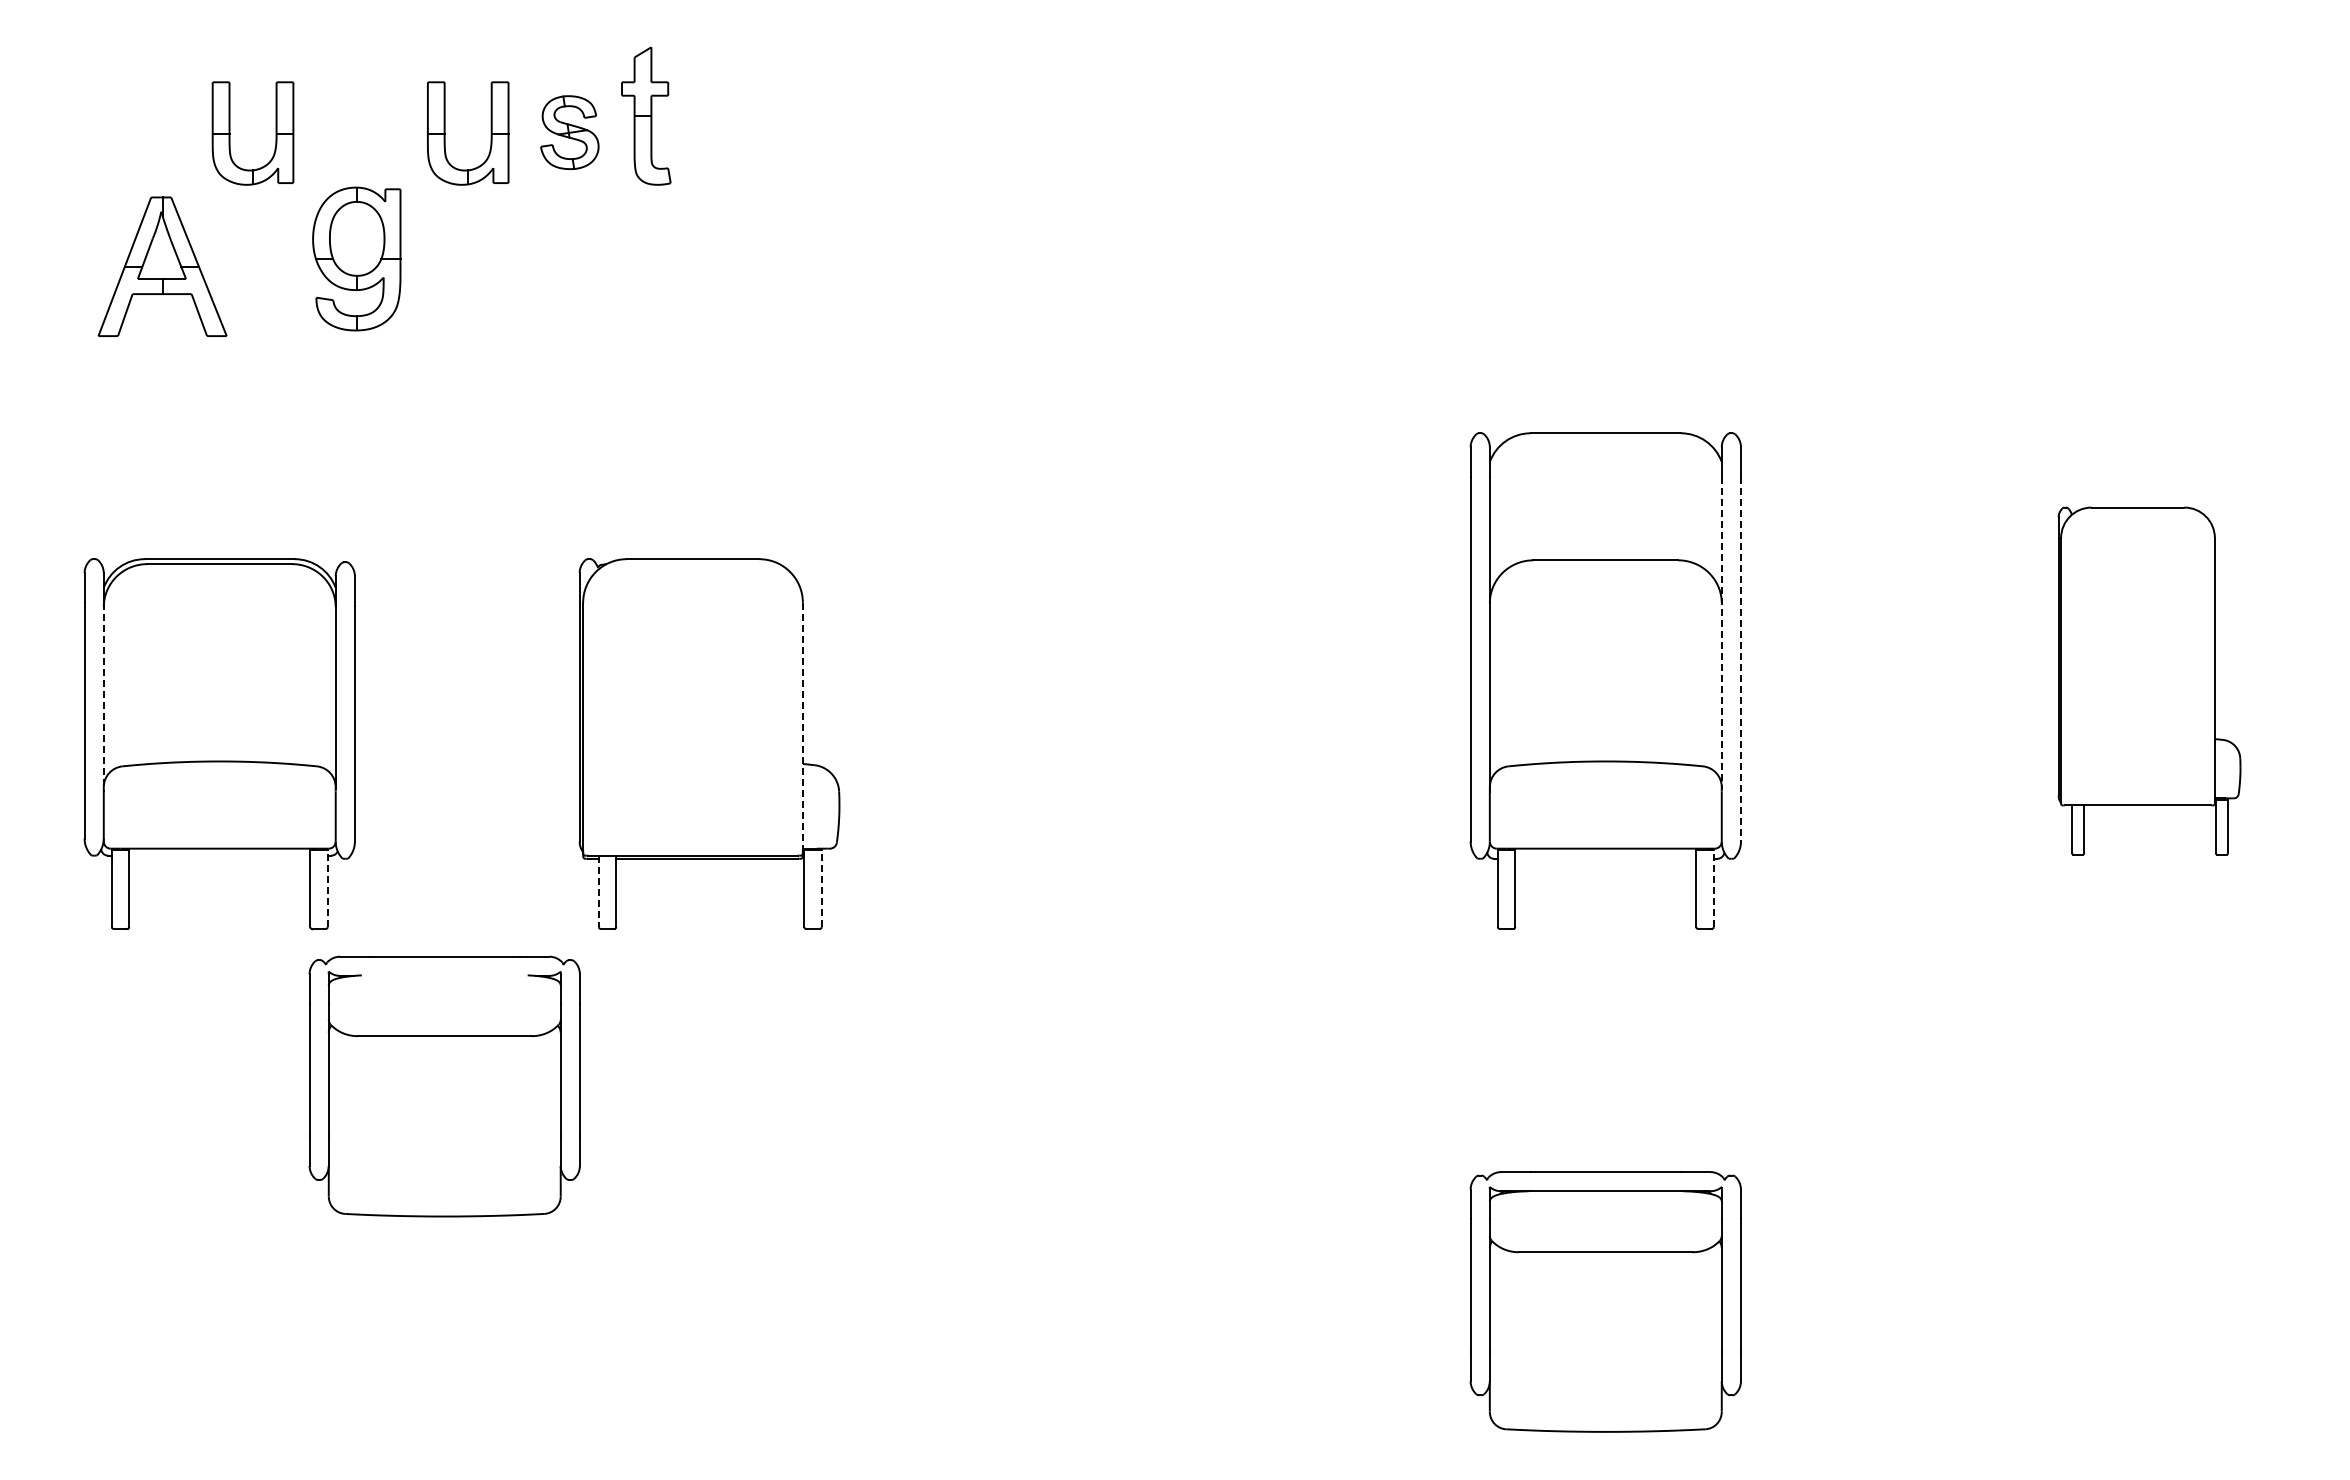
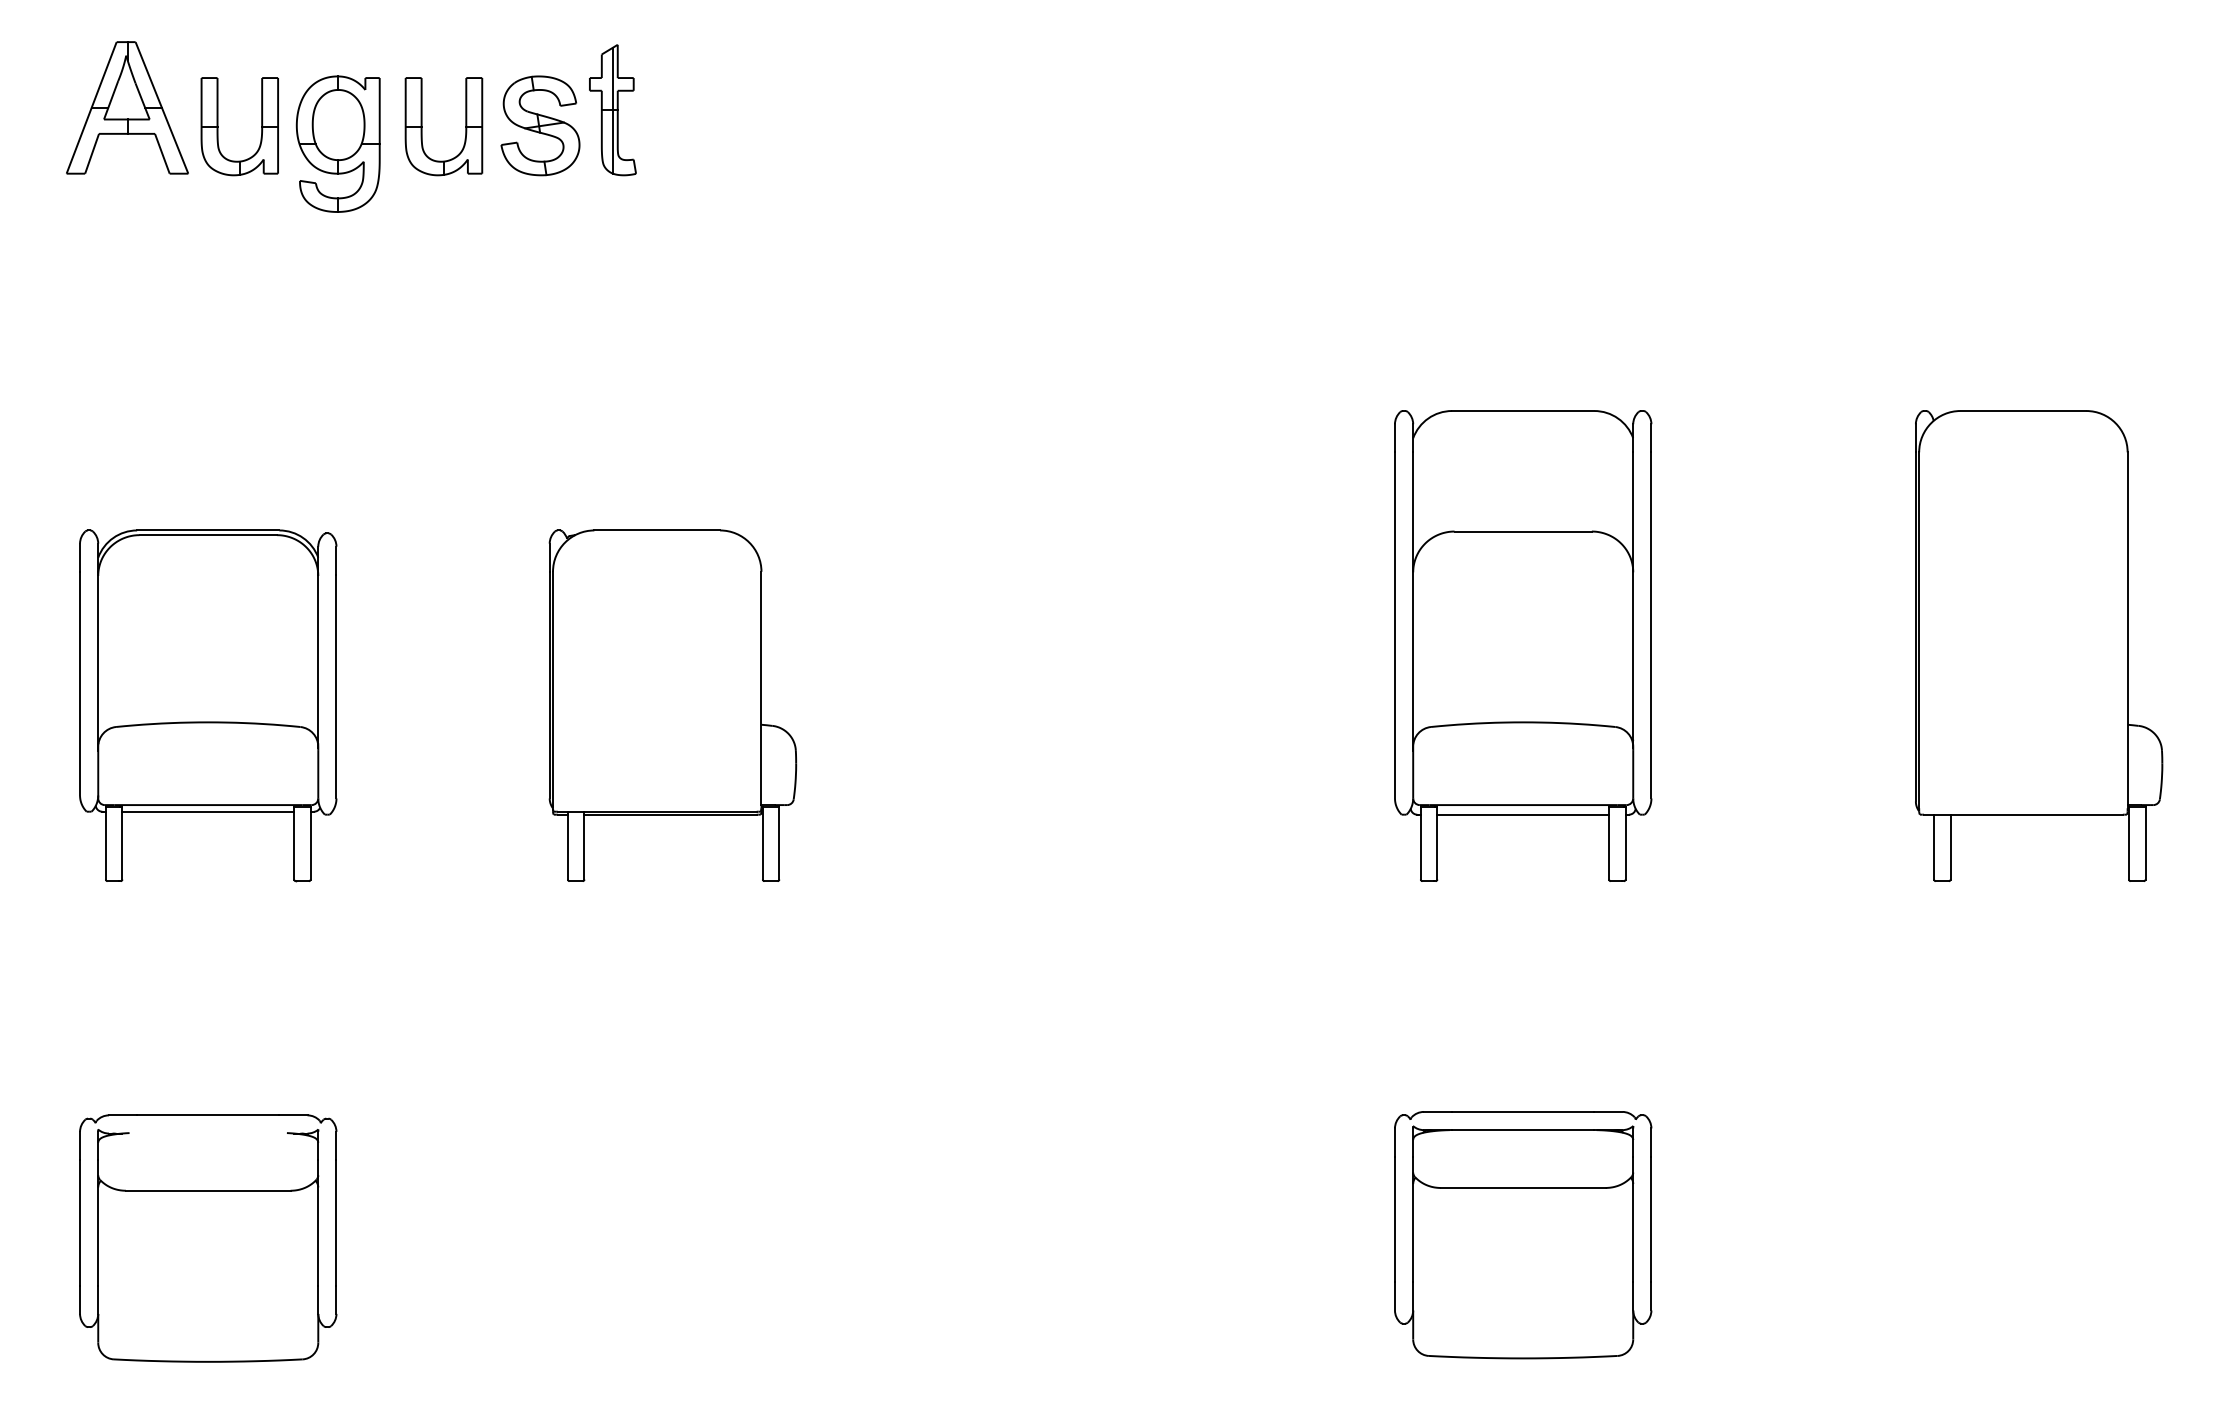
line: (646, 116) -> (613, 110), added
part: (569, 132) -> (540, 125), size x1.43
part: (356, 258) -> (337, 143), moved
part: (162, 266) -> (127, 107), moved
line: (1721, 632) -> (1632, 600), dashed -> solid
line: (1740, 659) -> (1650, 625), dashed -> solid
part: (2149, 680) -> (2039, 645), size x1.43
line: (103, 697) -> (97, 661), dashed -> solid
line: (802, 726) -> (761, 689), dashed -> solid
line: (219, 855) -> (208, 811), added
line: (1605, 858) -> (1522, 814), added
line: (327, 888) -> (310, 842), dashed -> solid
line: (821, 888) -> (779, 842), dashed -> solid
line: (1713, 888) -> (1625, 842), dashed -> solid
line: (598, 891) -> (567, 845), dashed -> solid
part: (444, 1086) -> (208, 1238), moved

